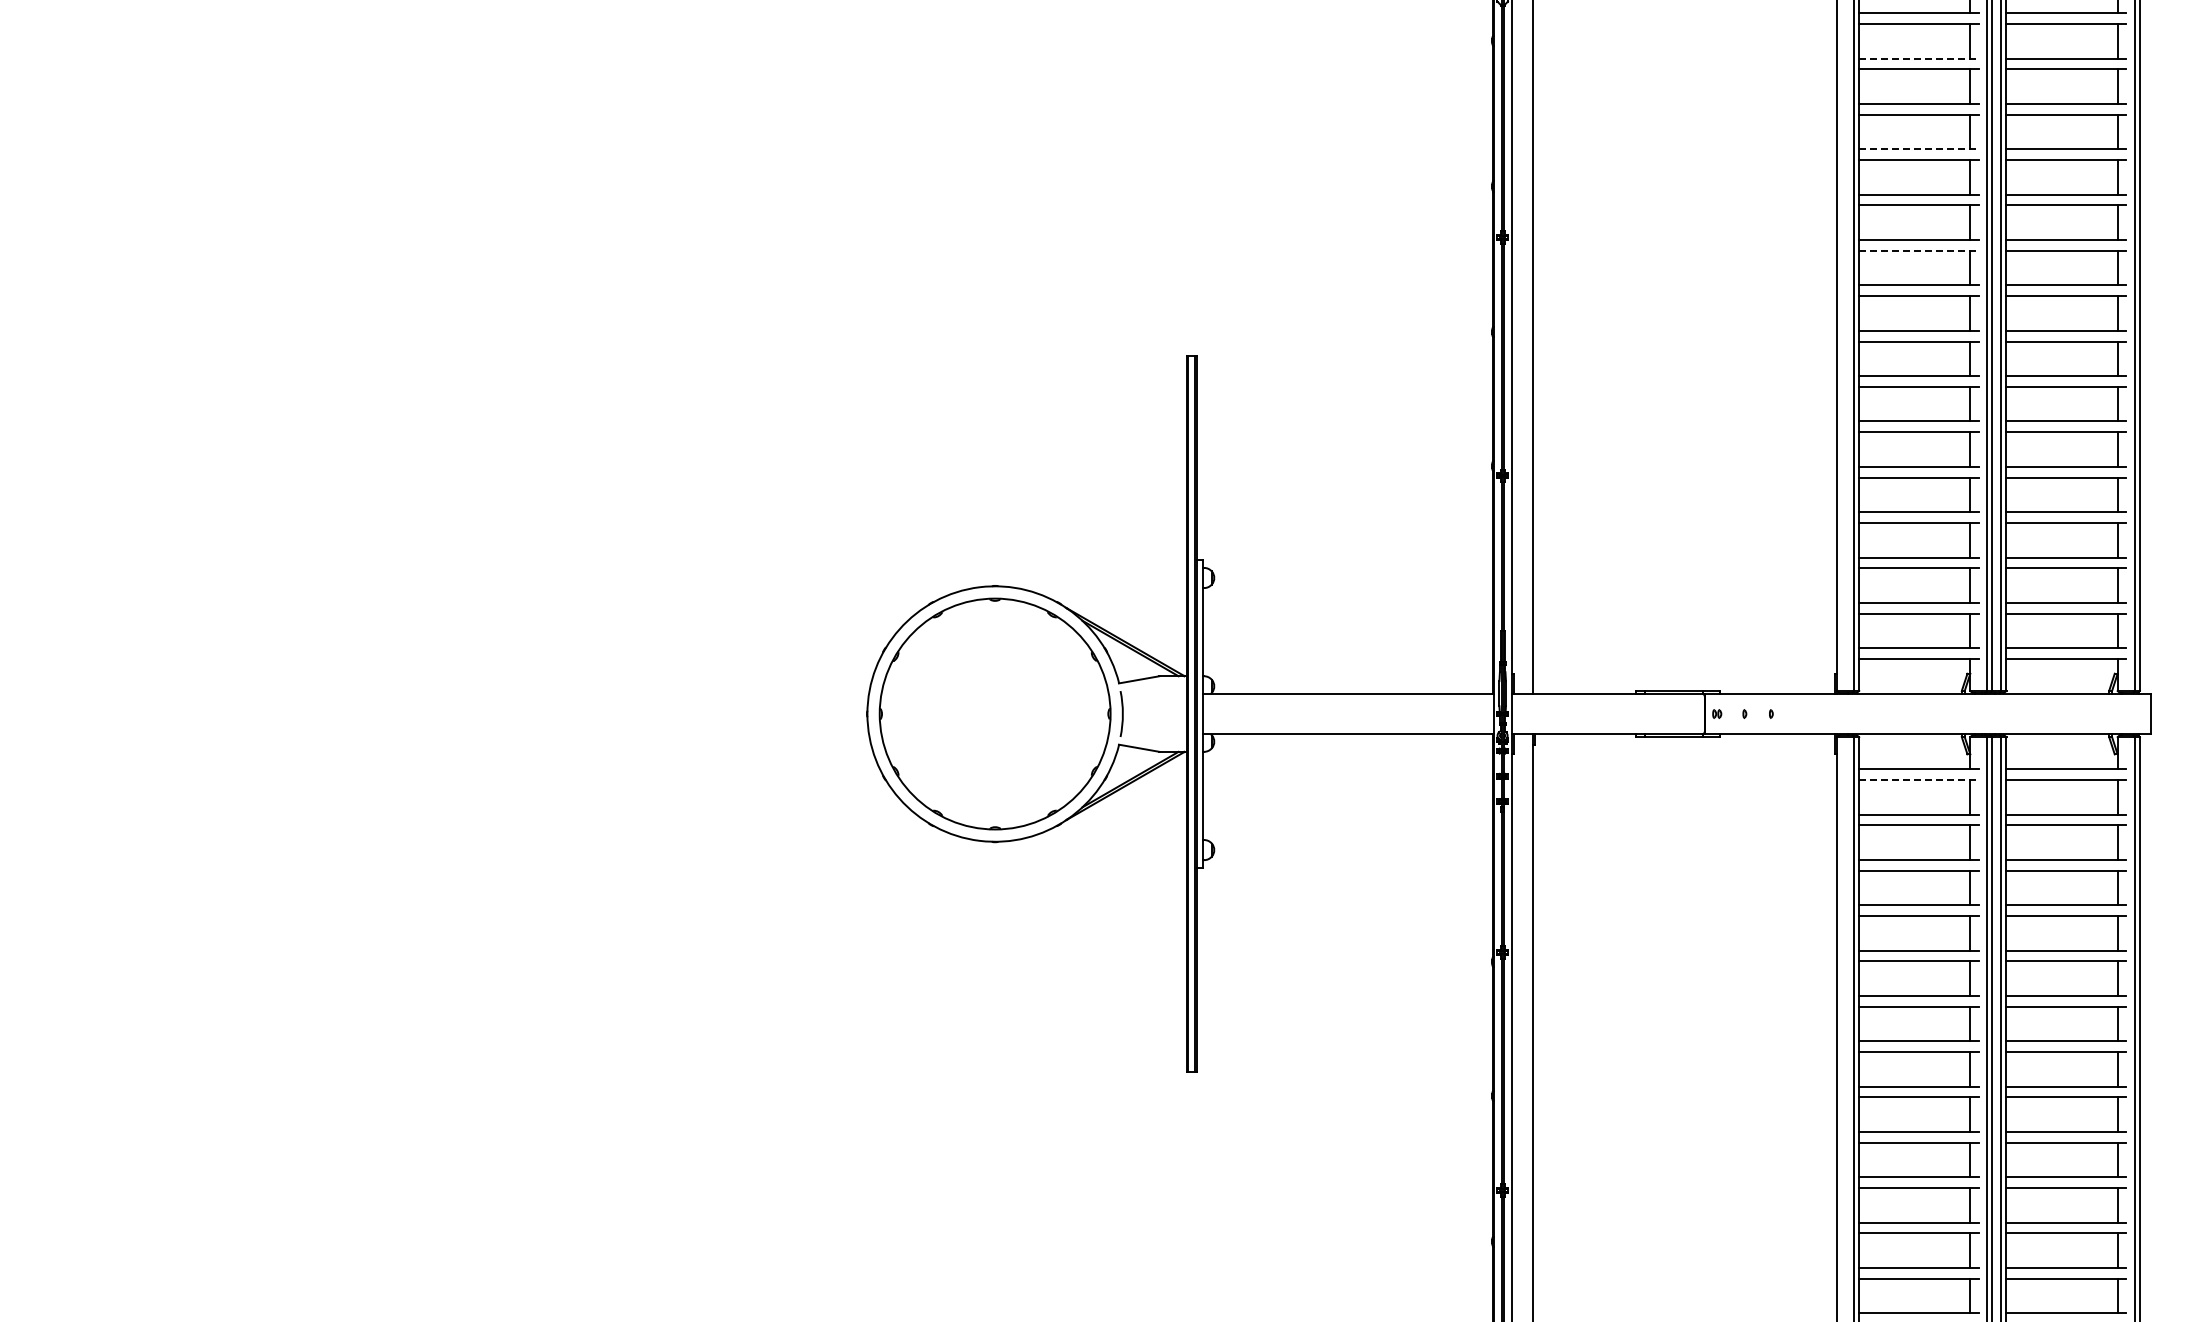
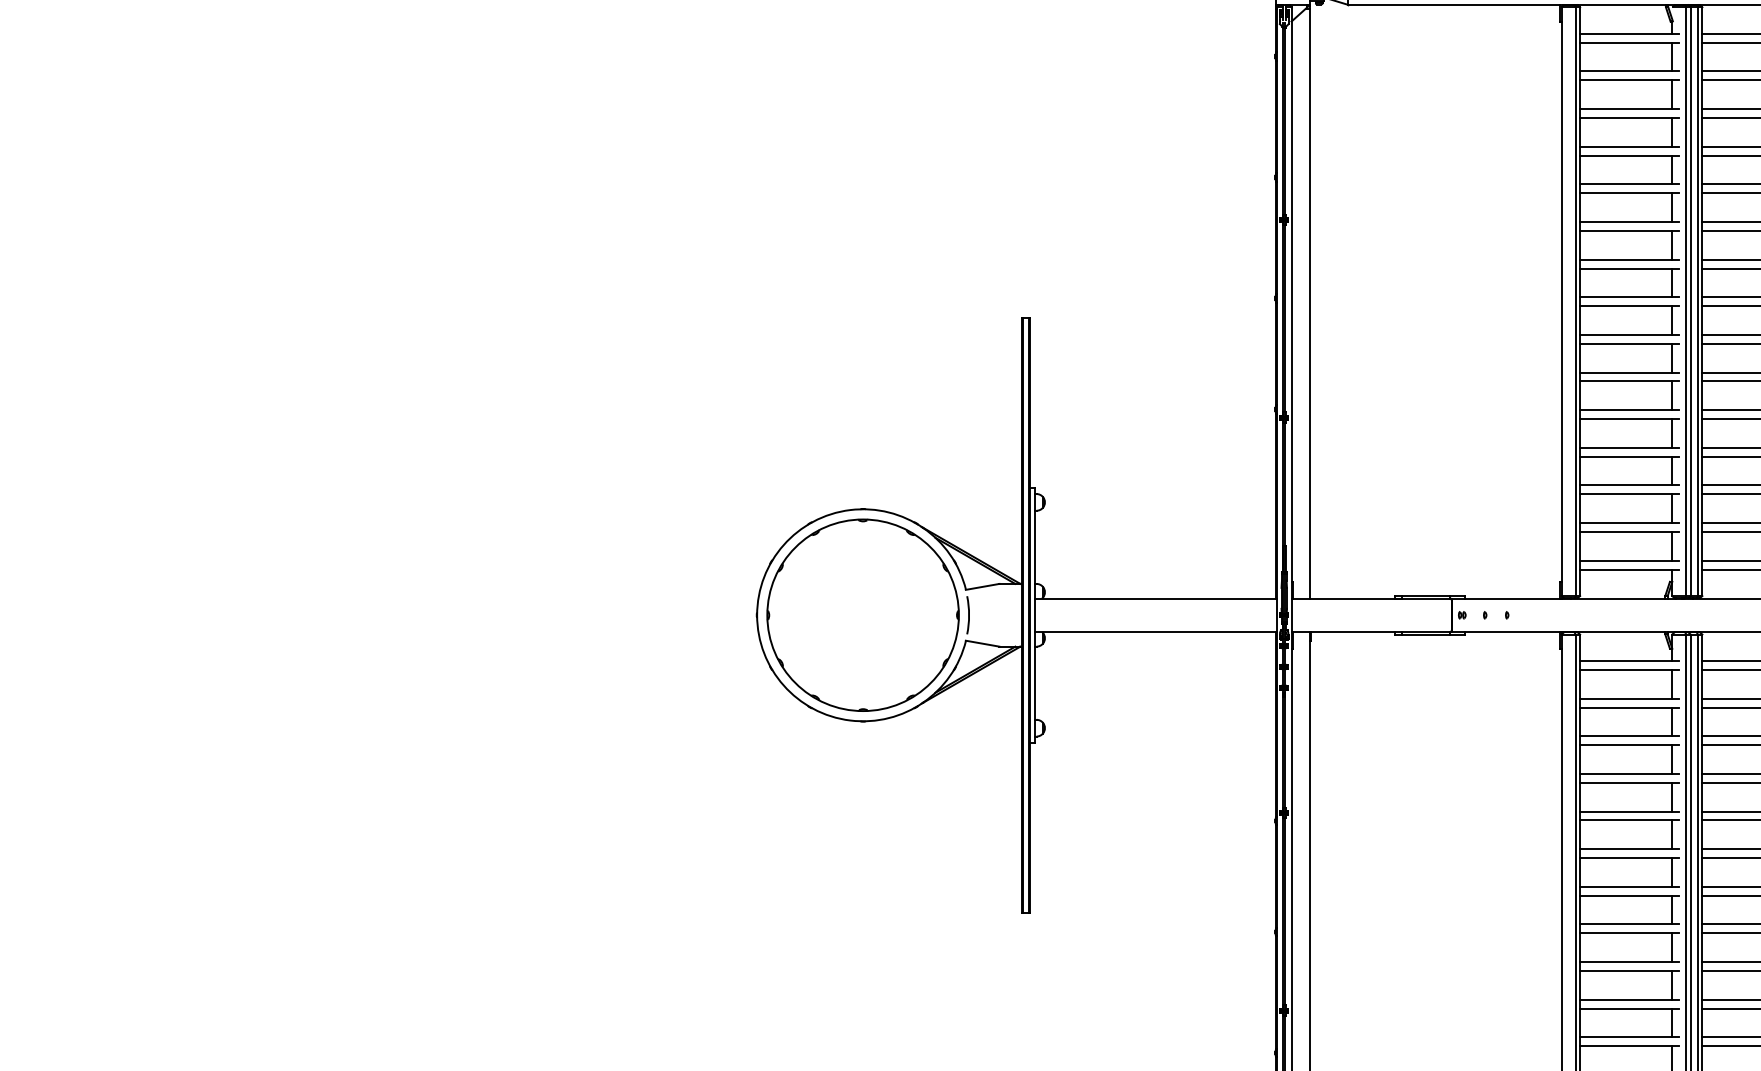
line: (1918, 58) -> (1629, 71), dashed -> solid
line: (1918, 149) -> (1629, 146), dashed -> solid
line: (1918, 250) -> (1629, 230), dashed -> solid
line: (1918, 779) -> (1629, 669), dashed -> solid

